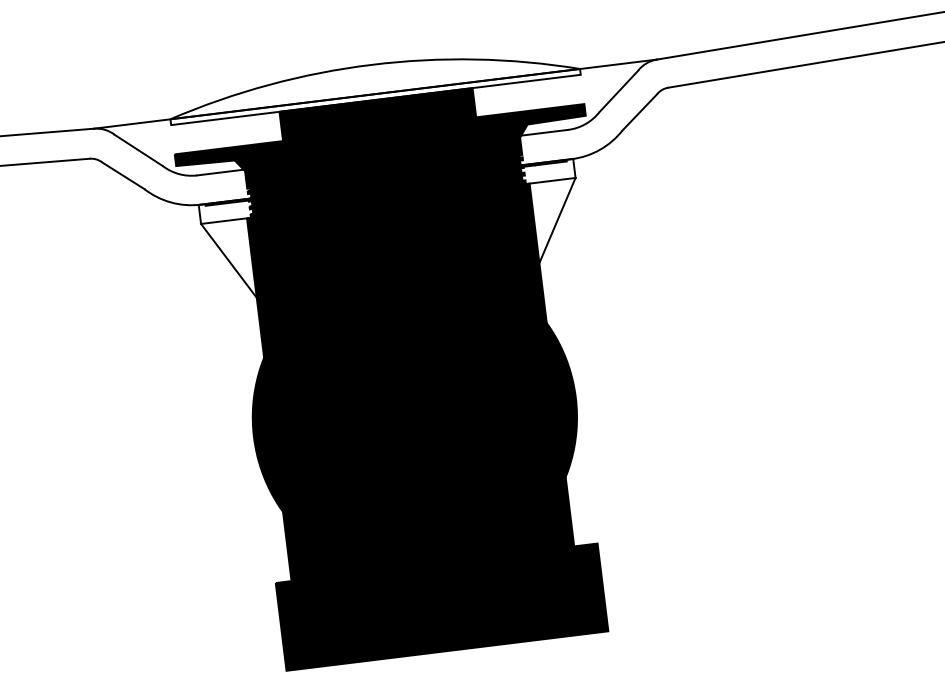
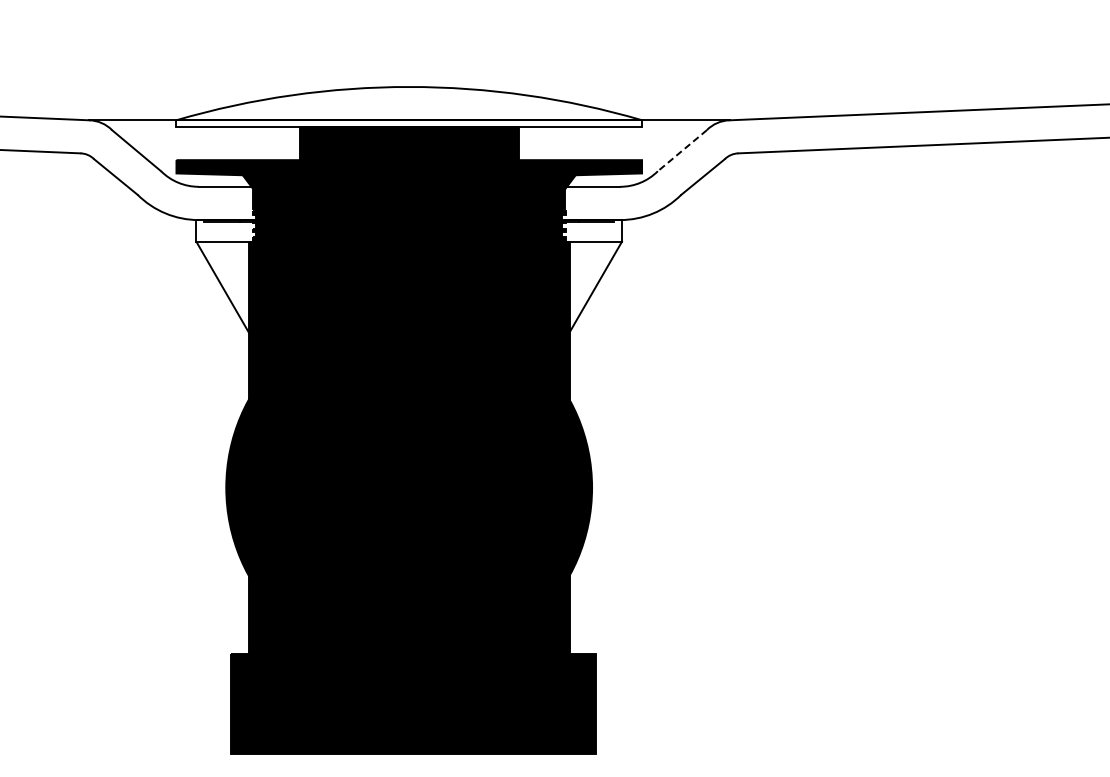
line: (618, 91) -> (682, 150), solid -> dashed

